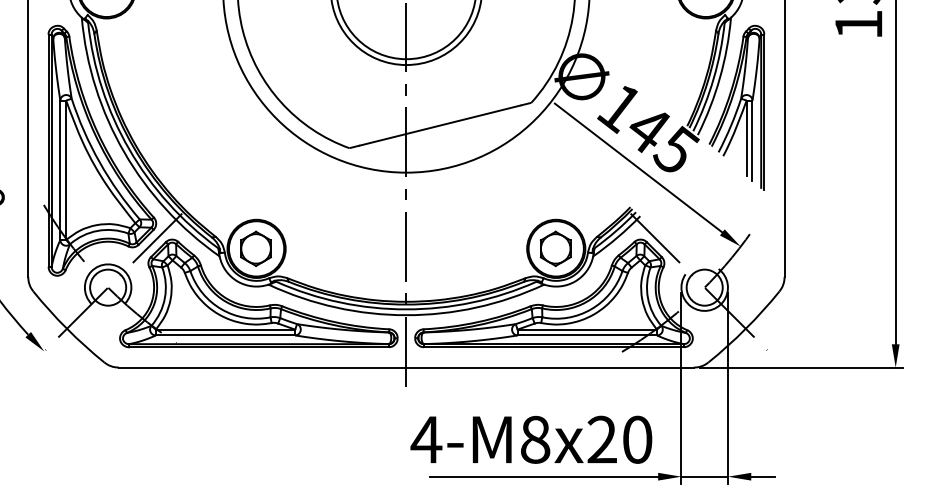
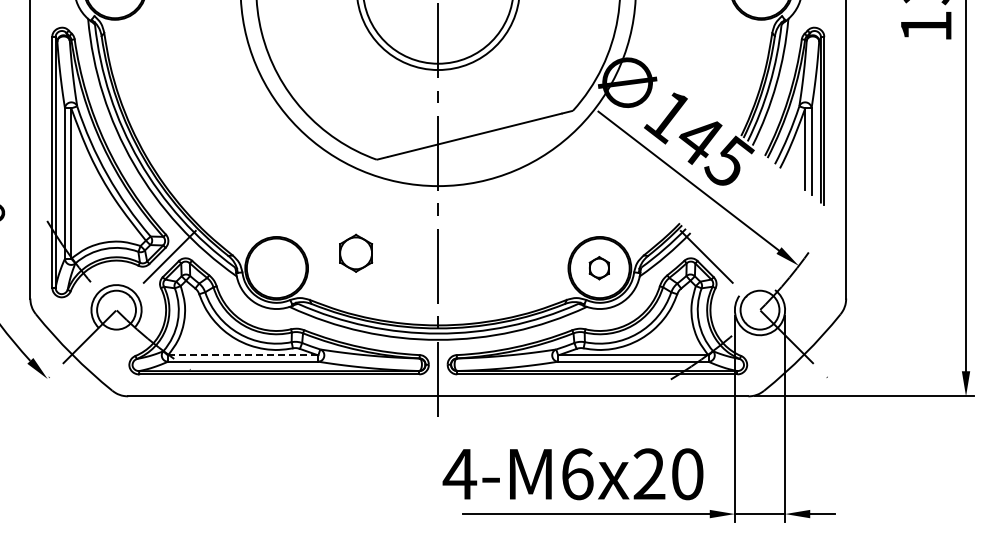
part: (256, 248) -> (356, 252), moved
part: (555, 248) -> (599, 267), size x0.6
line: (225, 329) -> (243, 355), solid -> dashed
text: (535, 440) -> (577, 474), 4-M8x20 -> 4-M6x20

